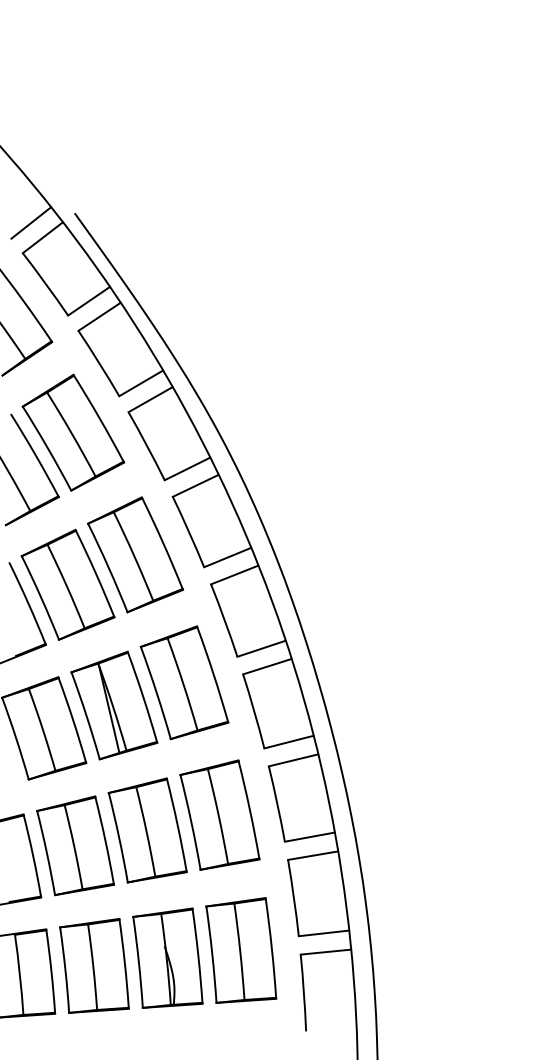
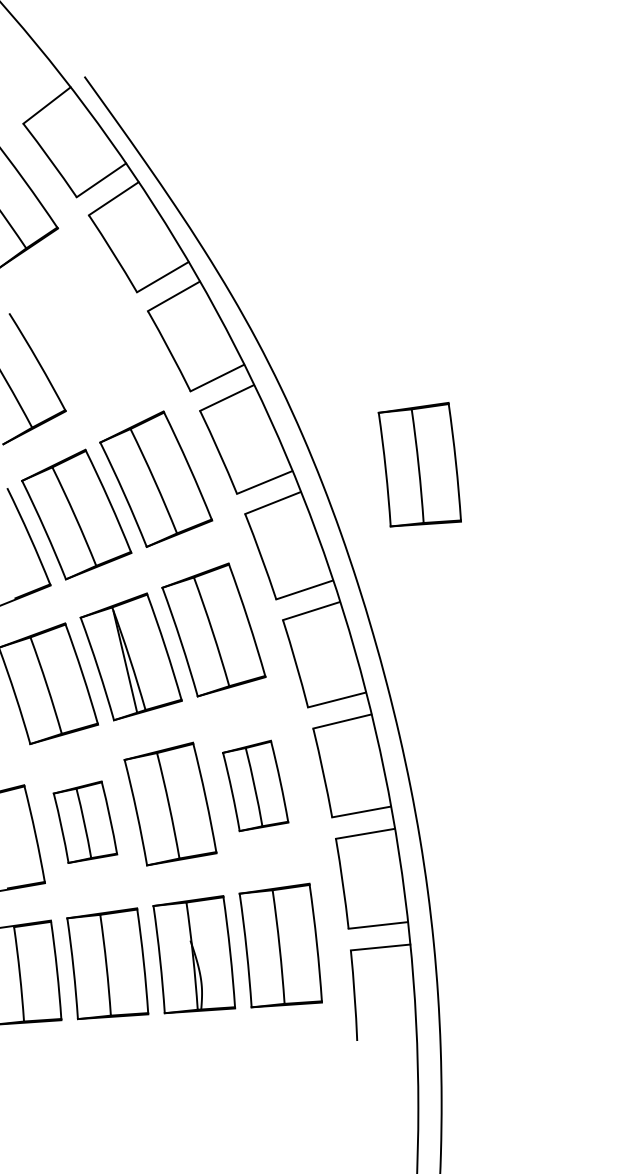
line: (31, 222) -> (33, 87), removed
part: (73, 432) -> (83, 335), removed
part: (359, 542) -> (420, 464), added
part: (219, 814) -> (255, 785), size x0.7
part: (75, 845) -> (85, 821), size x0.7

